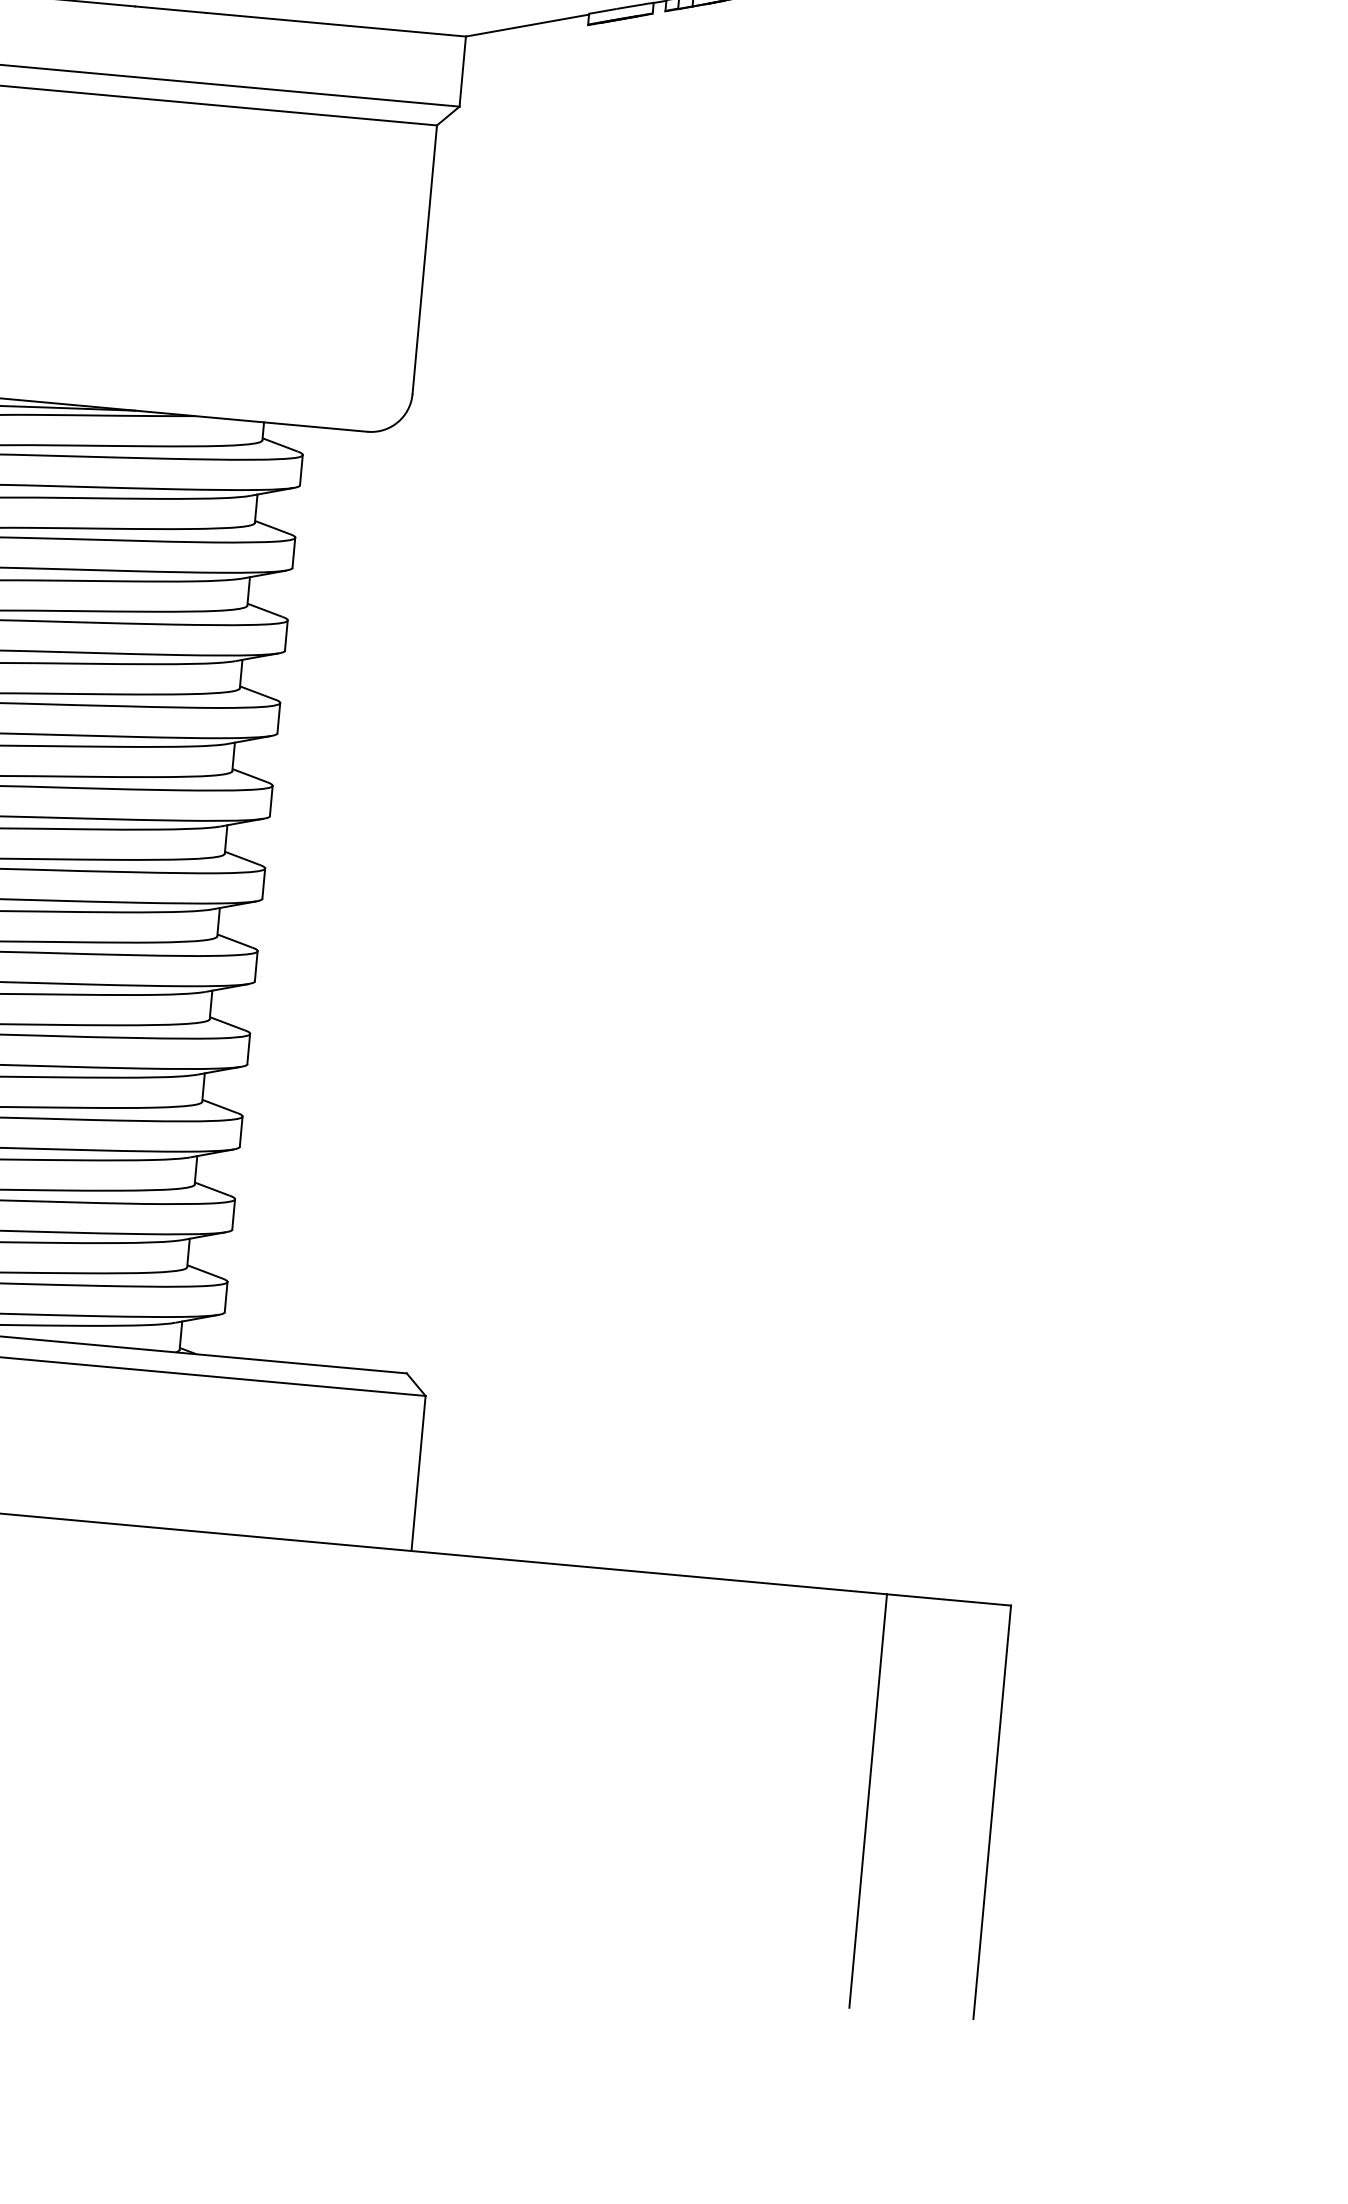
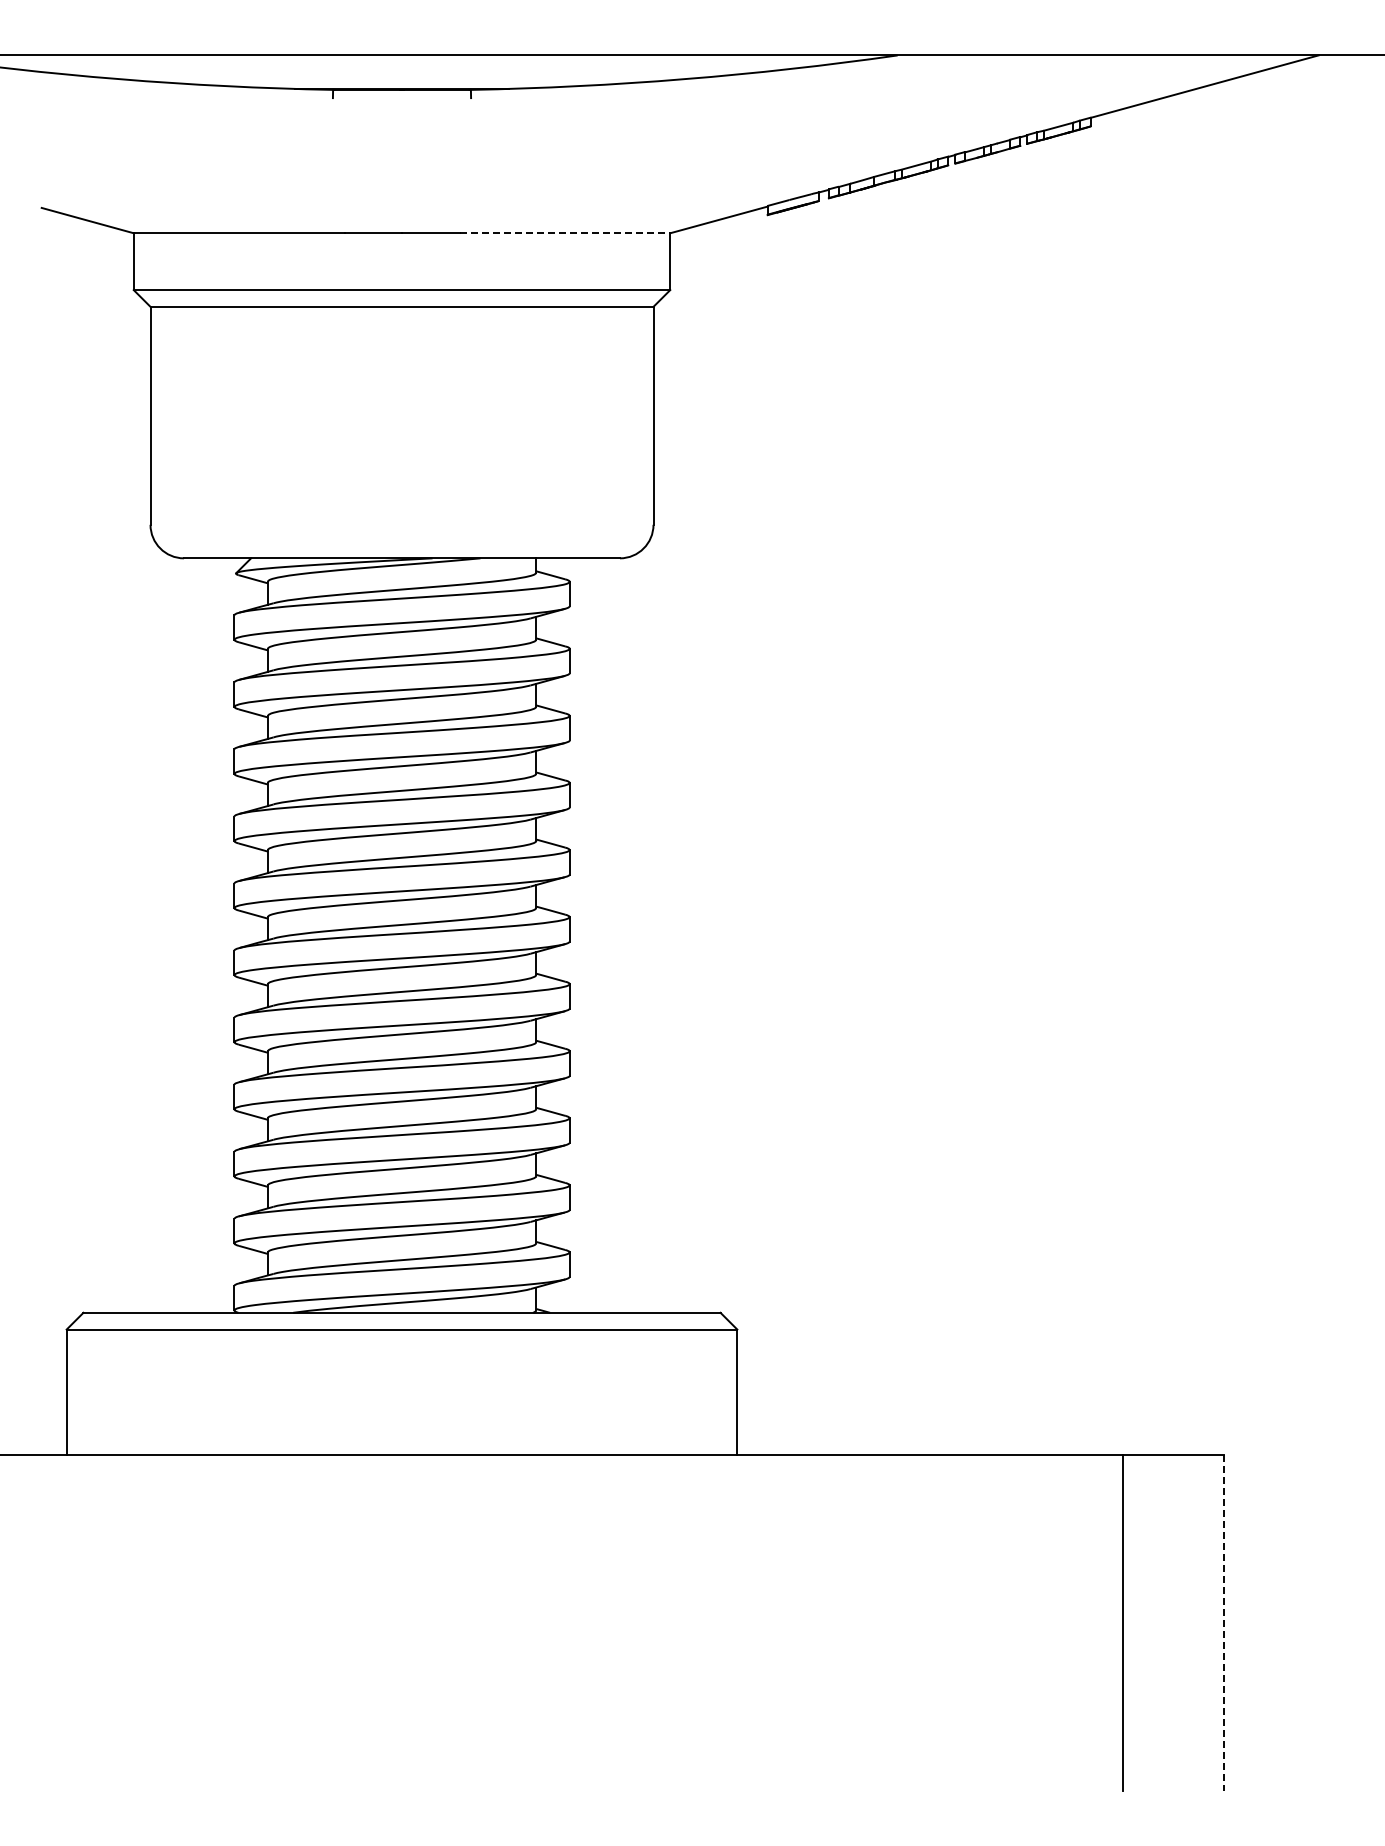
line: (336, 25) -> (565, 233), solid -> dashed
line: (992, 1811) -> (1223, 1622), solid -> dashed

